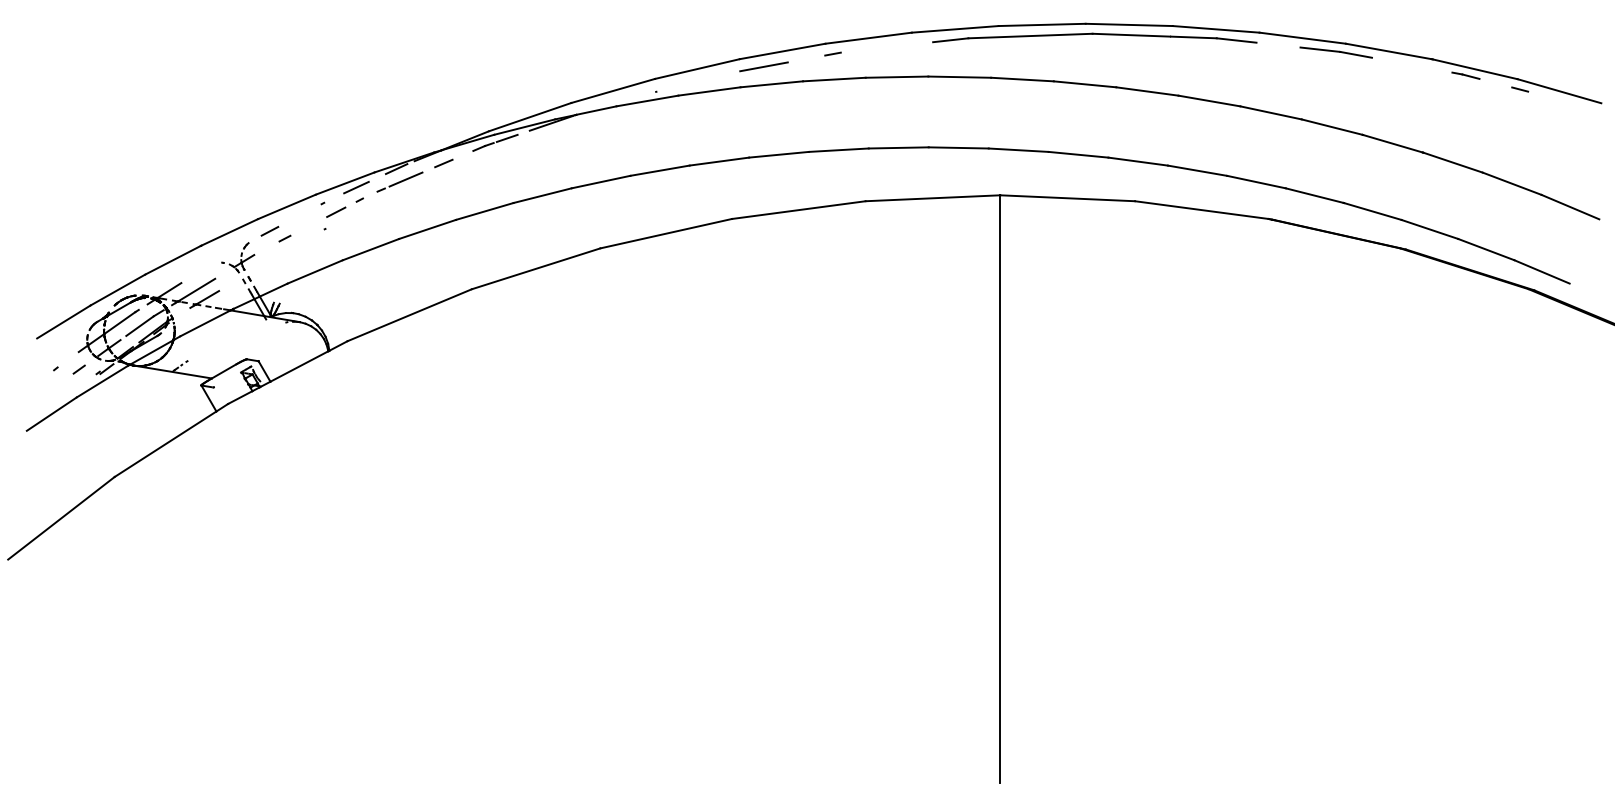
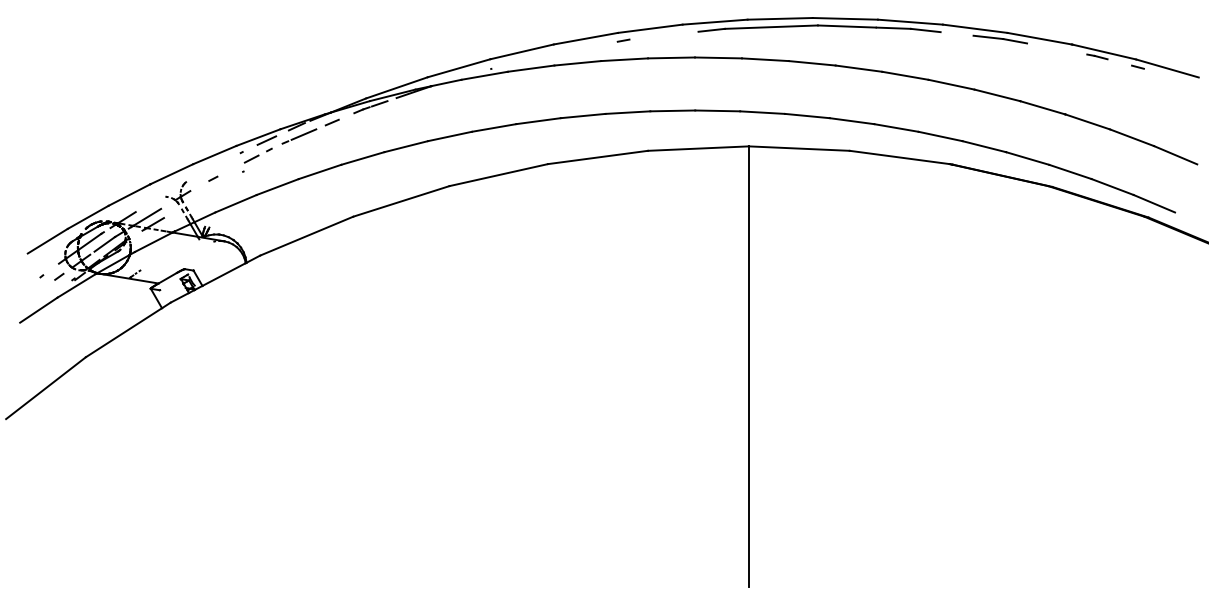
line: (763, 66) -> (571, 49), removed
line: (269, 231) -> (201, 173), removed

